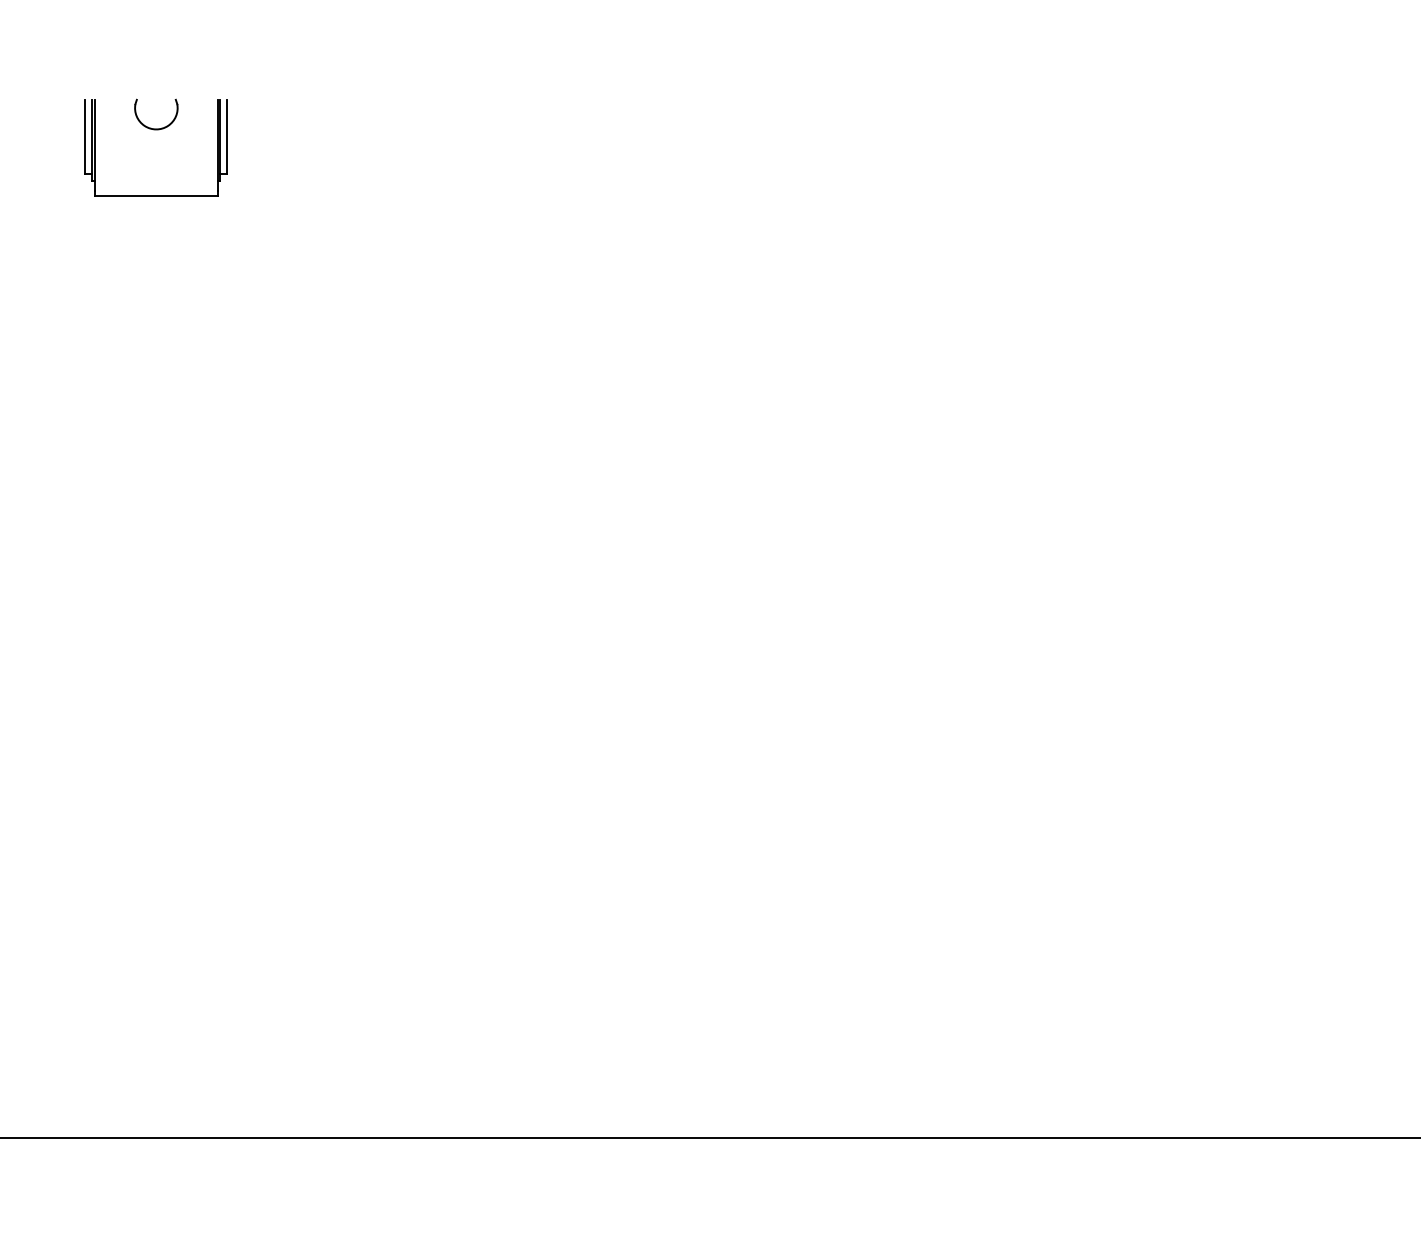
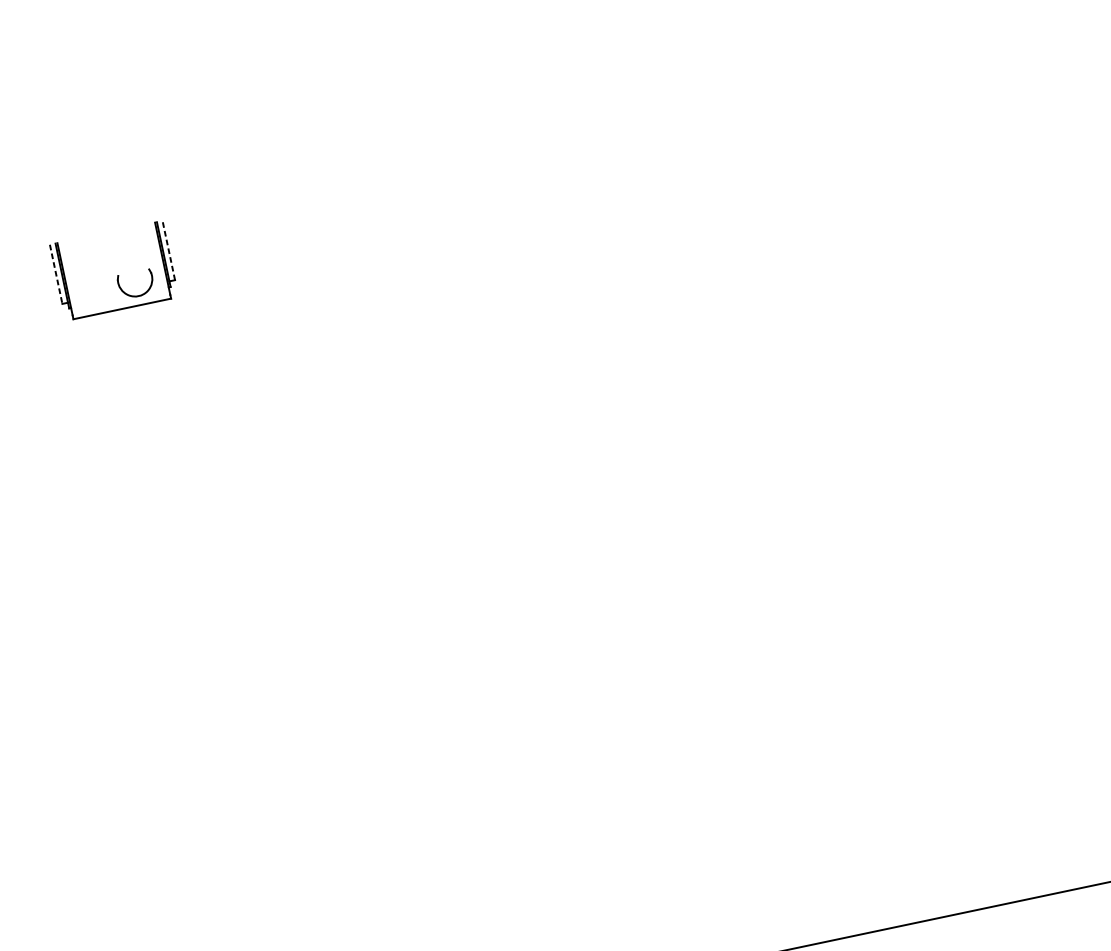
part: (151, 127) -> (134, 295), moved
line: (227, 136) -> (168, 250), solid -> dashed
line: (85, 137) -> (56, 274), solid -> dashed

